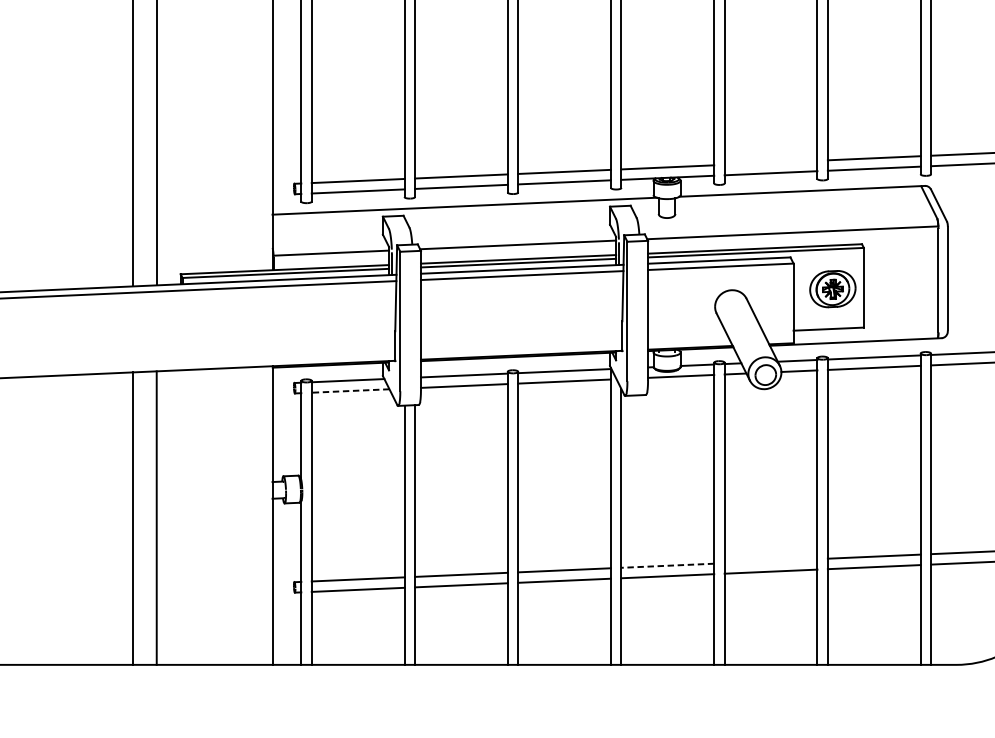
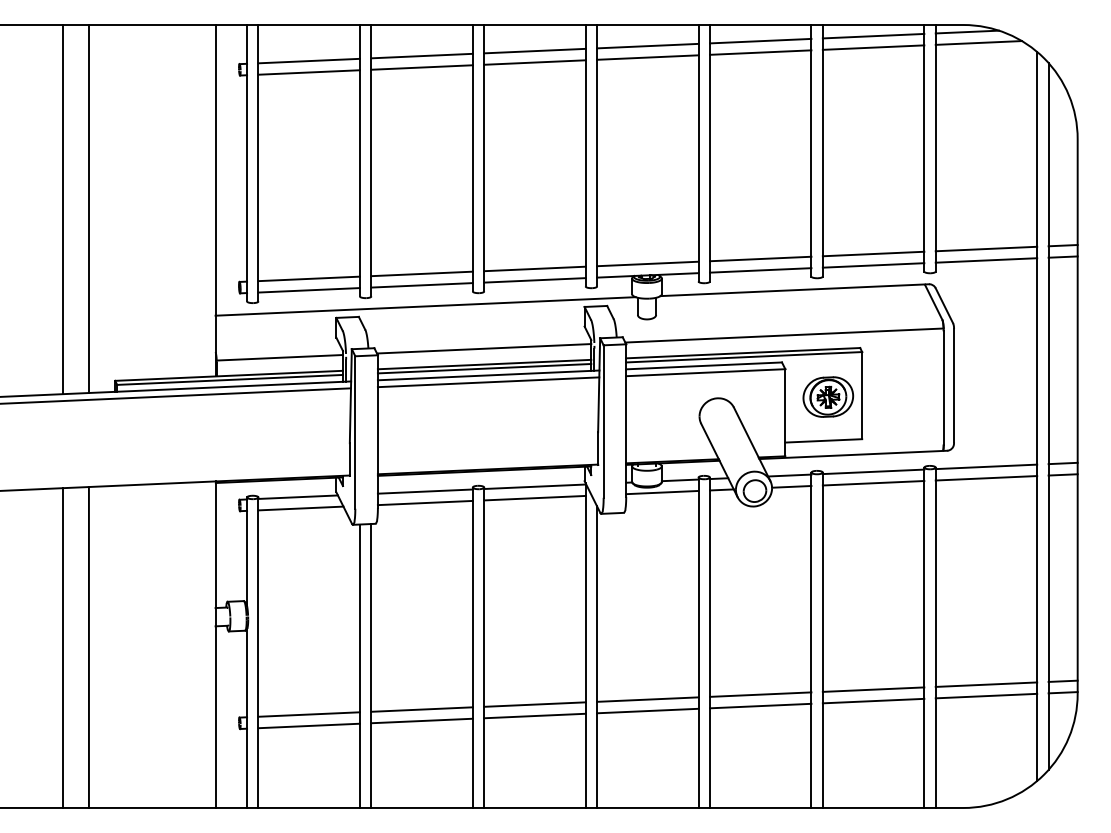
line: (770, 162) -> (760, 258), added
line: (350, 390) -> (300, 508), dashed -> solid
line: (770, 561) -> (760, 694), added
line: (667, 565) -> (647, 699), dashed -> solid

